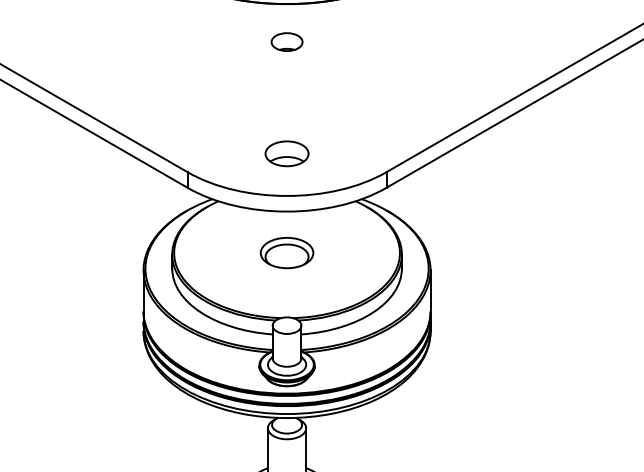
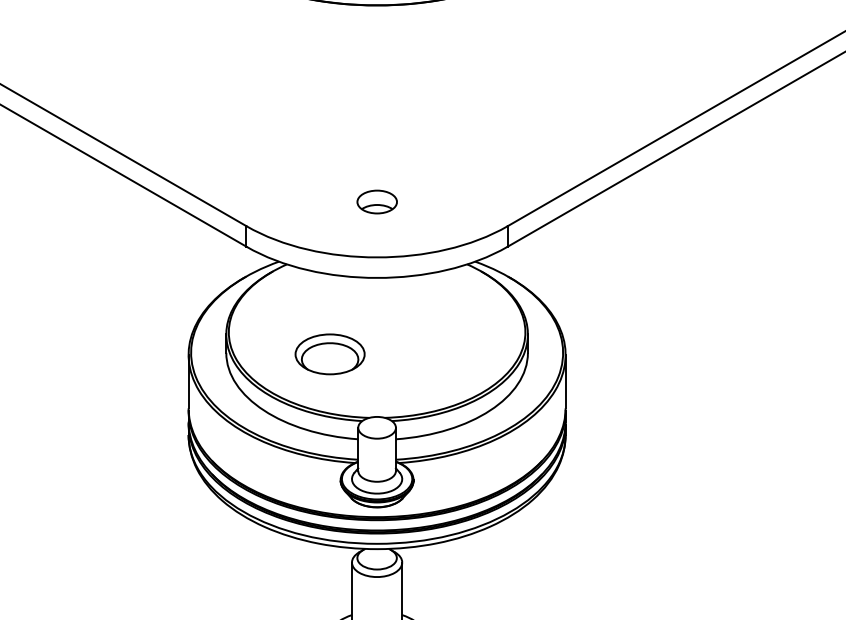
part: (286, 41) -> (376, 54), removed
part: (287, 153) -> (377, 201), size x0.7
part: (286, 253) -> (329, 354), moved

